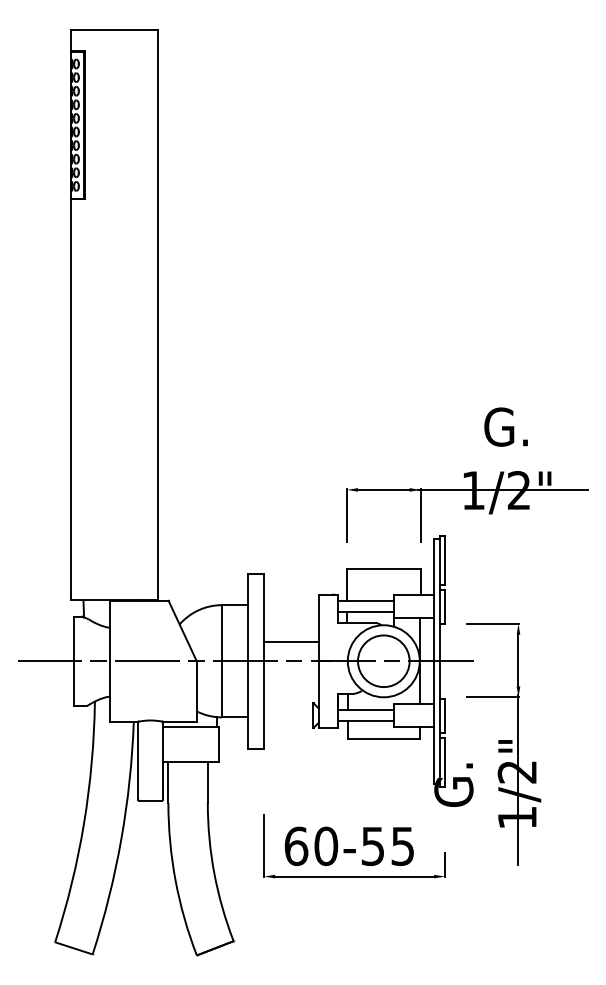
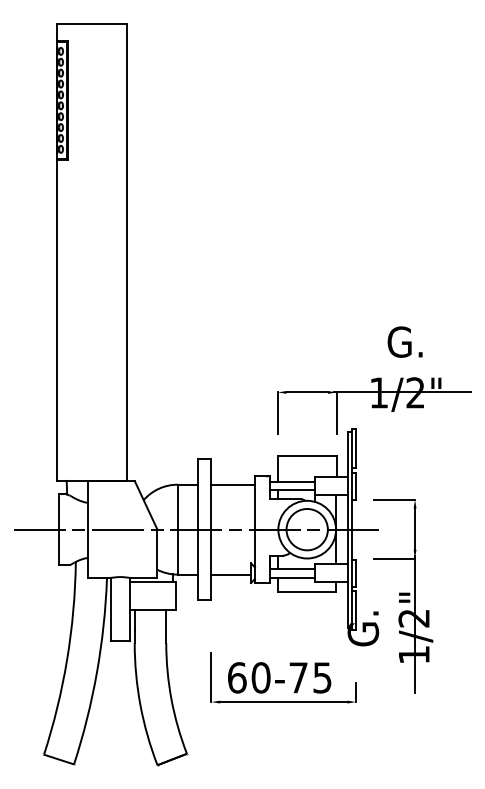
line: (291, 642) -> (233, 484), moved
line: (288, 717) -> (230, 574), added
text: (372, 846) -> (298, 677), 60-55 -> 60-75

